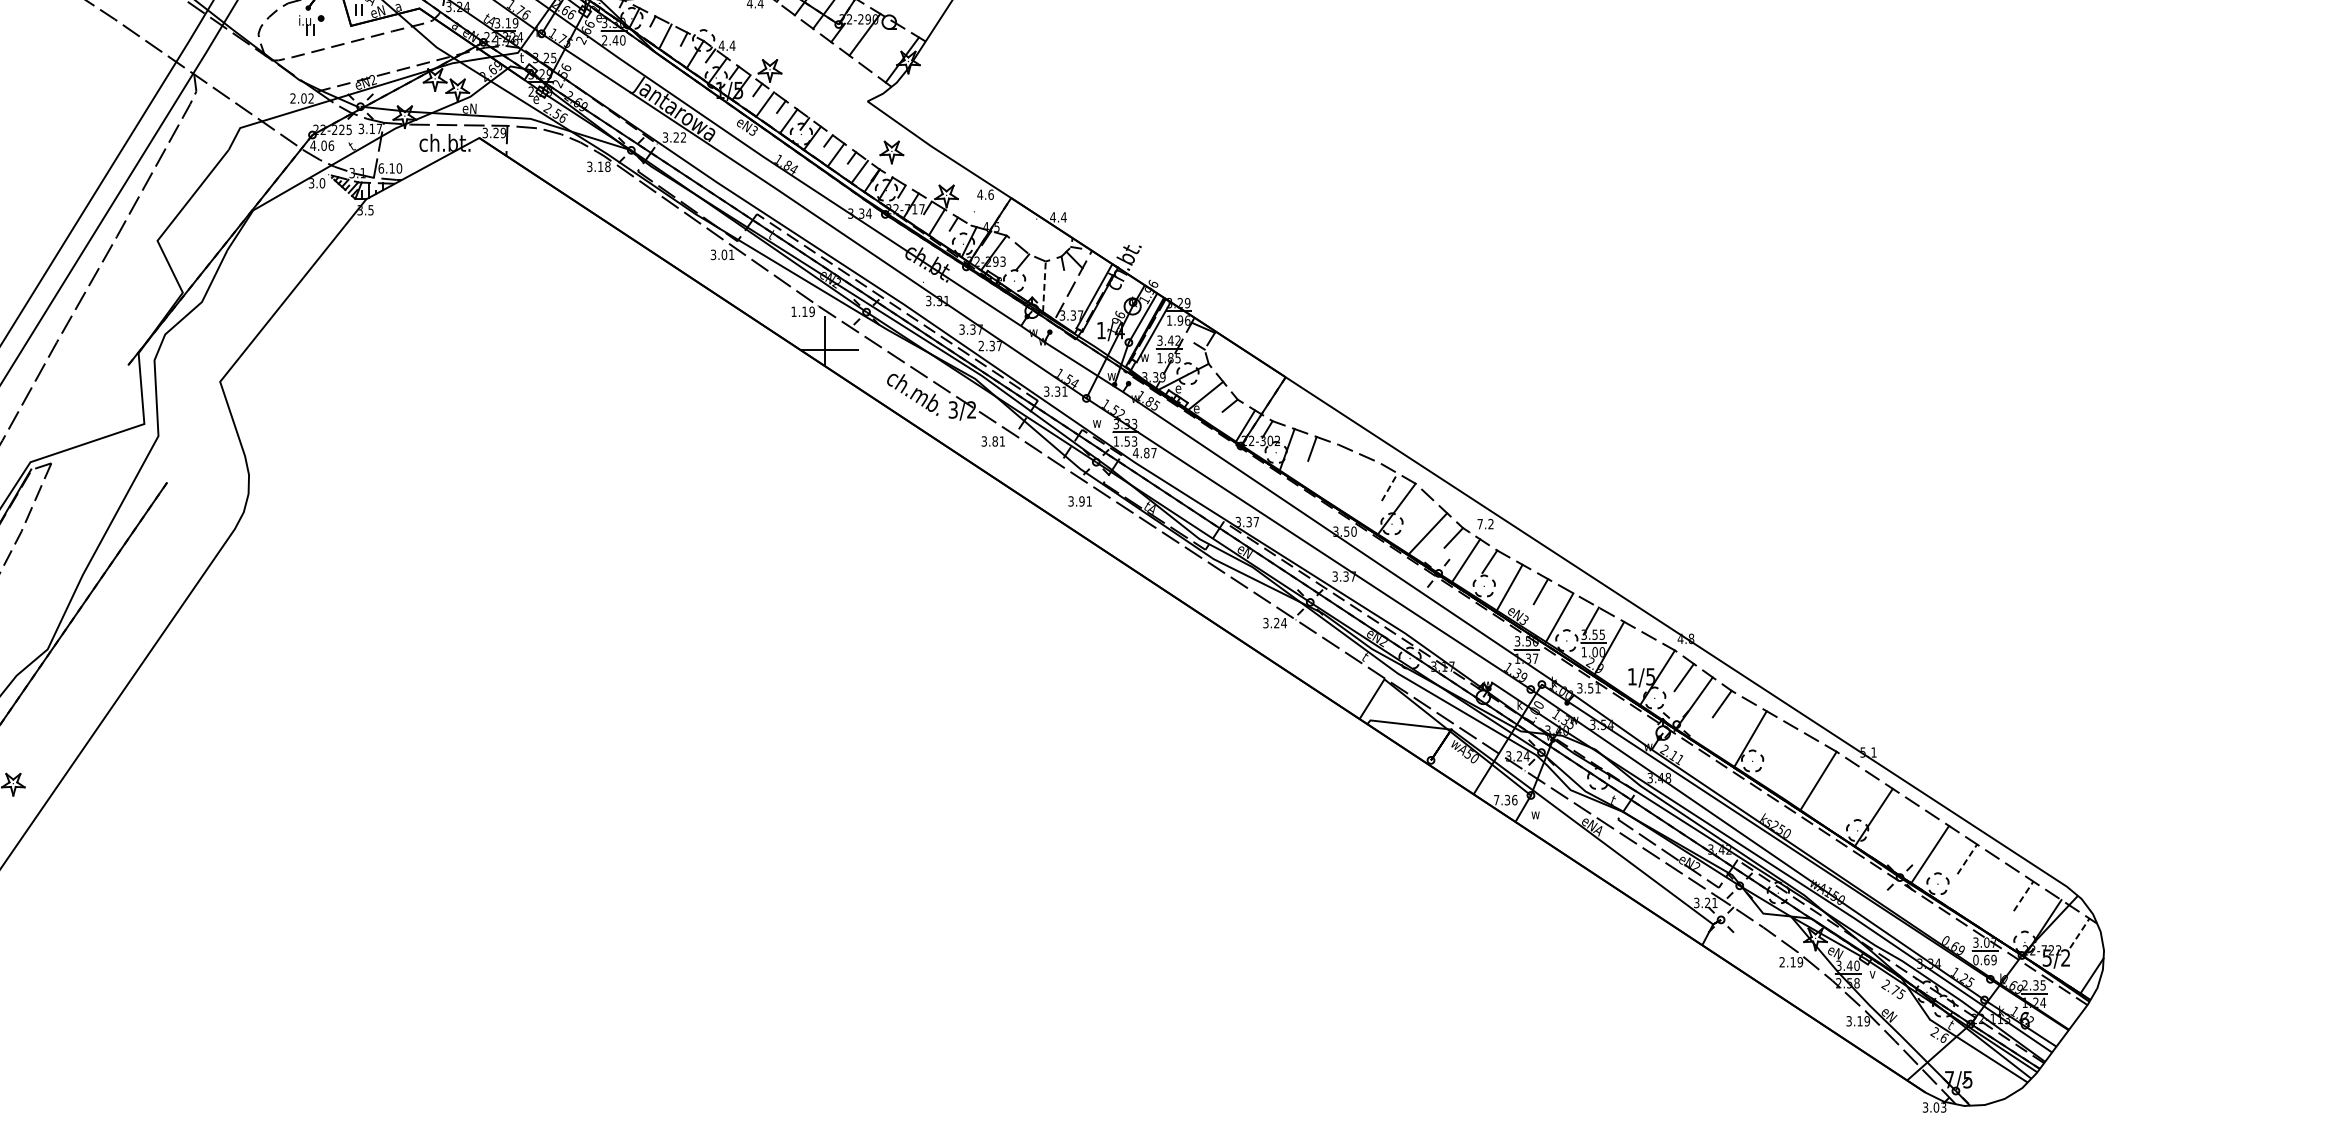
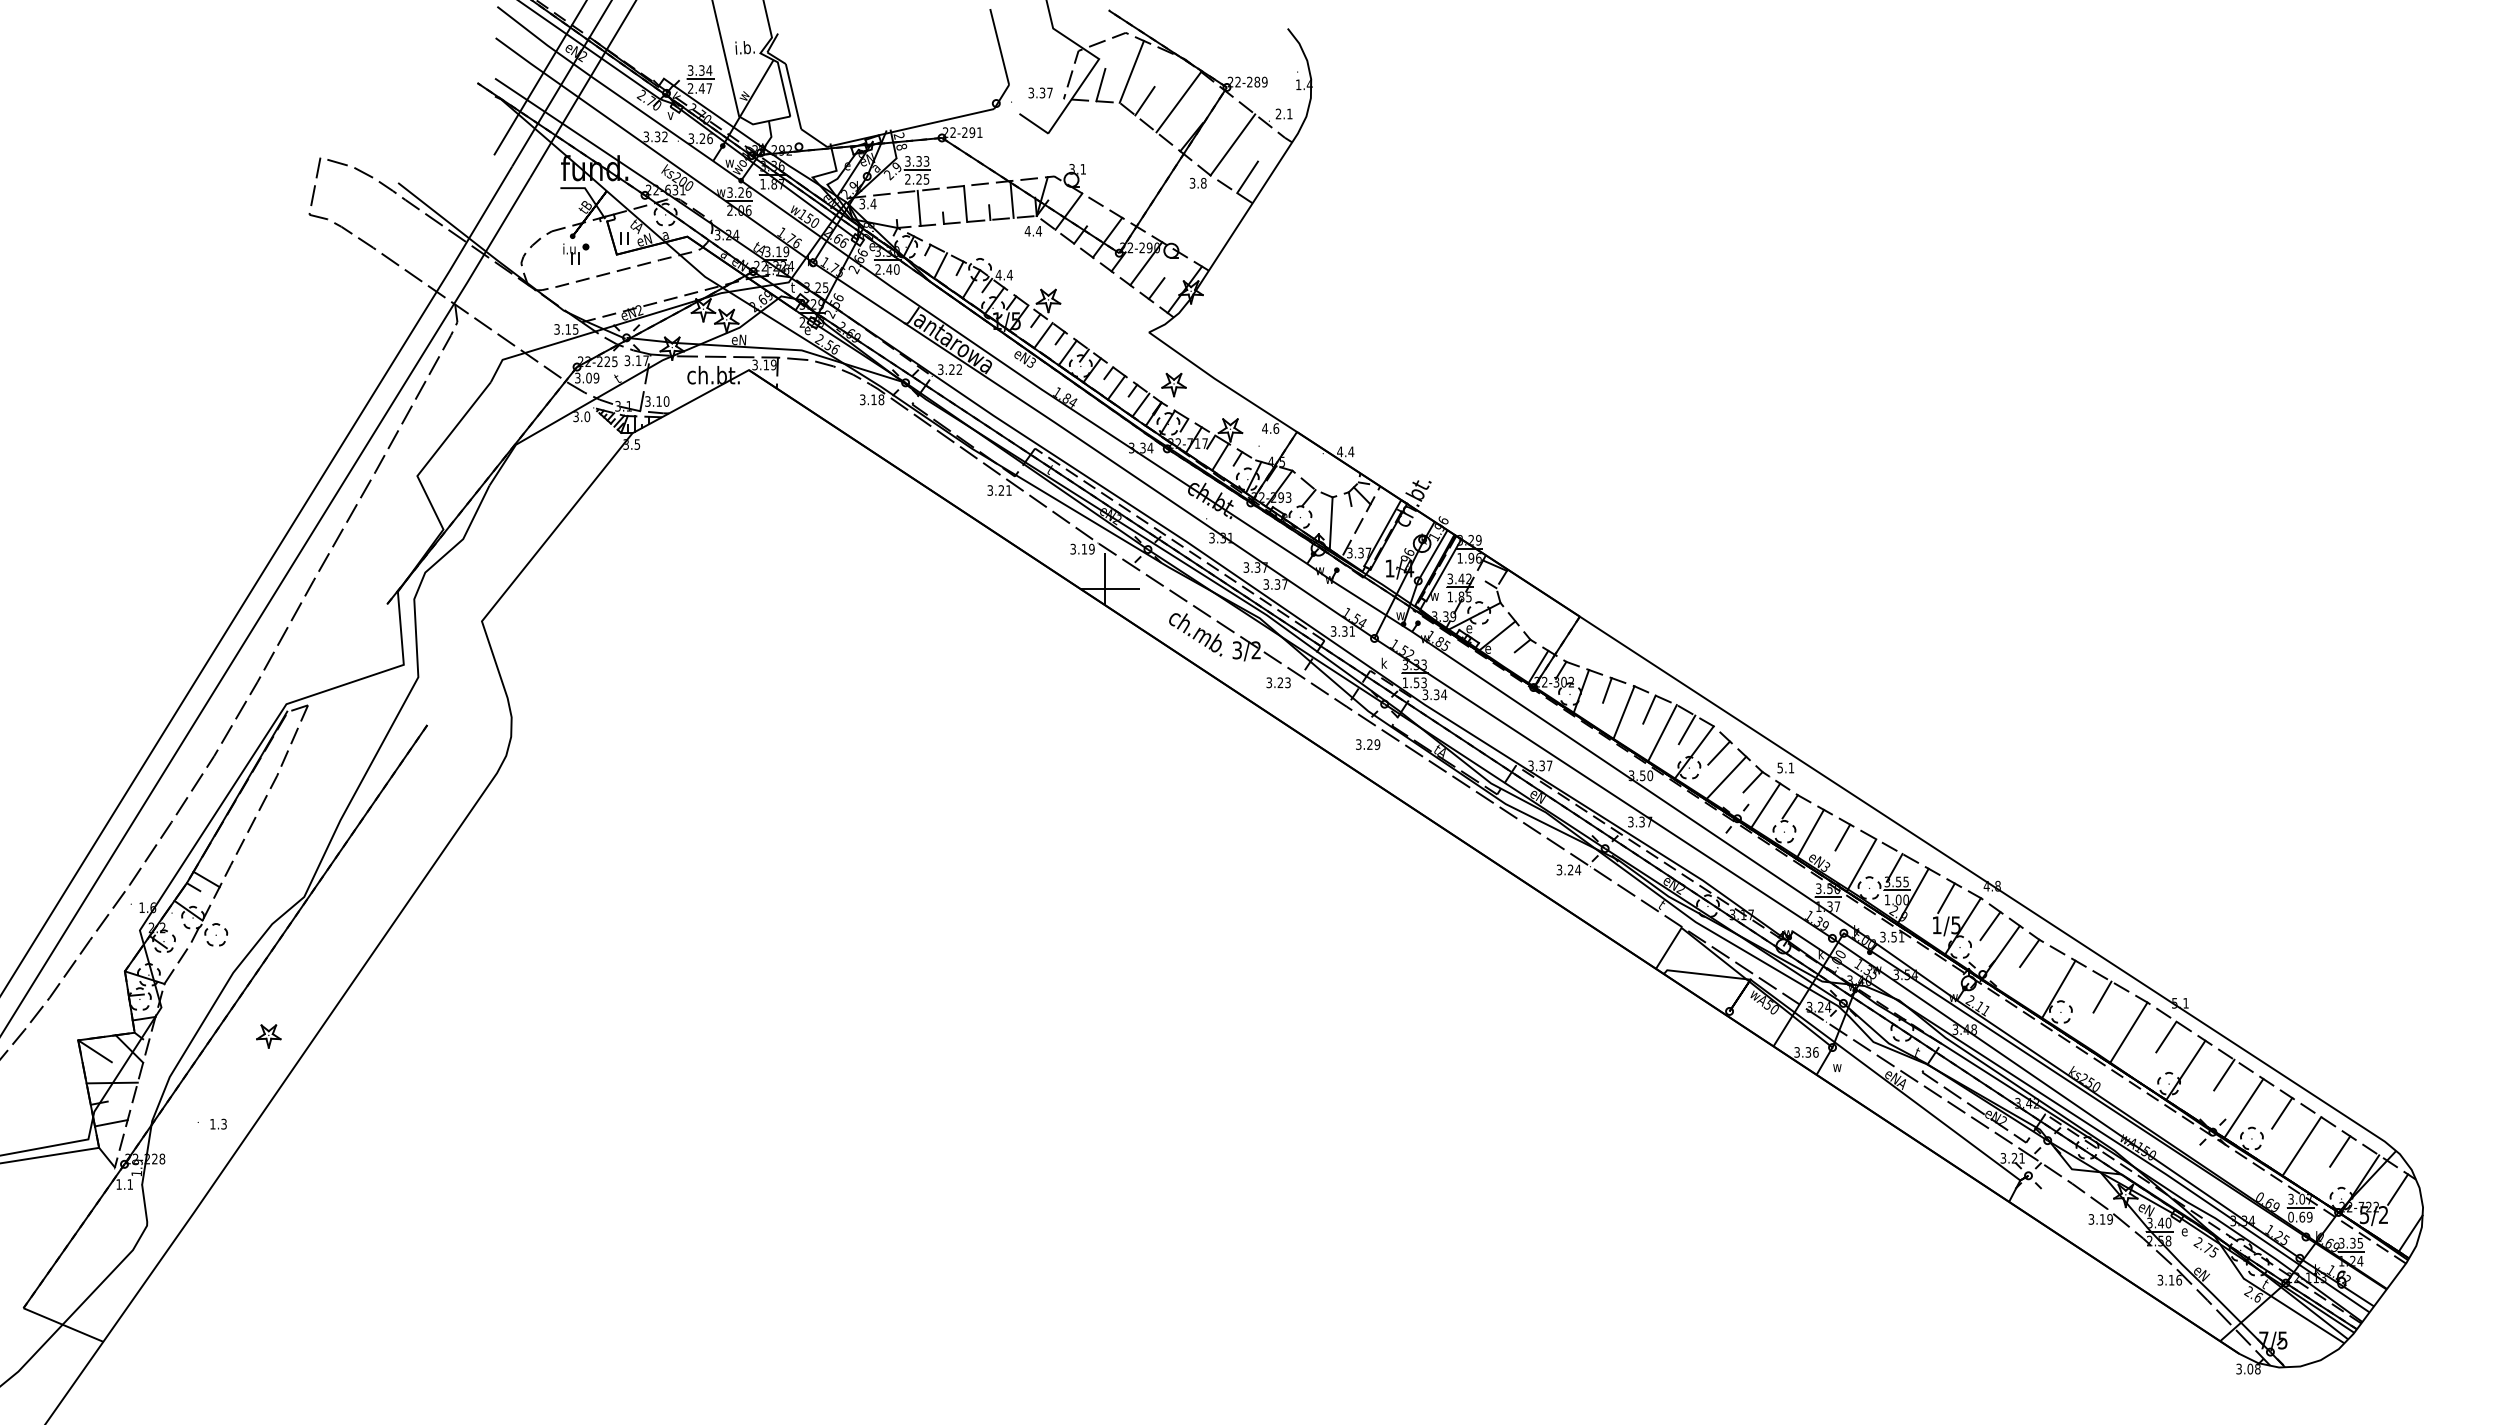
line: (874, 58) -> (1156, 288), added
text: (302, 98) -> (566, 329), 2.02 -> 3.15
text: (495, 132) -> (765, 364), 3.29 -> 3.19
text: (321, 145) -> (586, 377), 4.06 -> 3.09
text: (380, 168) -> (647, 401), 6.10 -> 3.10
text: (724, 254) -> (1001, 490), 3.01 -> 3.21
line: (1044, 285) -> (1331, 522), dashed -> solid
text: (793, 311) -> (1072, 548), 1.19 -> 3.19
text: (981, 346) -> (1266, 584), 2.37 -> 3.37
text: (1097, 421) -> (1385, 662), w -> k
text: (998, 441) -> (1283, 682), 3.81 -> 3.23
text: (1144, 452) -> (1434, 694), 4.87 -> 3.34
line: (1353, 467) -> (1649, 709), added
line: (1328, 470) -> (1623, 712), added
line: (1390, 486) -> (1687, 729), dashed -> solid
line: (1364, 490) -> (1661, 733), added
text: (1085, 501) -> (1373, 744), 3.91 -> 3.29
line: (1421, 509) -> (1719, 752), added
text: (1485, 523) -> (1785, 767), 7.2 -> 5.1
line: (1641, 649) -> (1946, 897), added
line: (1792, 745) -> (2102, 996), added
line: (1855, 784) -> (2166, 1036), added
text: (1495, 800) -> (1796, 1052), 7.36 -> 3.36
line: (1911, 821) -> (2224, 1074), added
line: (1967, 858) -> (2282, 1112), dashed -> solid
line: (1986, 891) -> (2301, 1146), added
line: (2023, 896) -> (2340, 1151), dashed -> solid
line: (2080, 933) -> (2398, 1189), dashed -> solid
text: (1782, 962) -> (2091, 1219), 2.19 -> 3.19
text: (1872, 974) -> (2184, 1232), v -> e
text: (2024, 985) -> (2341, 1243), 2.35 -> 3.35
text: (1867, 1020) -> (2179, 1279), 3.19 -> 3.16
text: (1943, 1106) -> (2257, 1368), 3.03 -> 3.08

